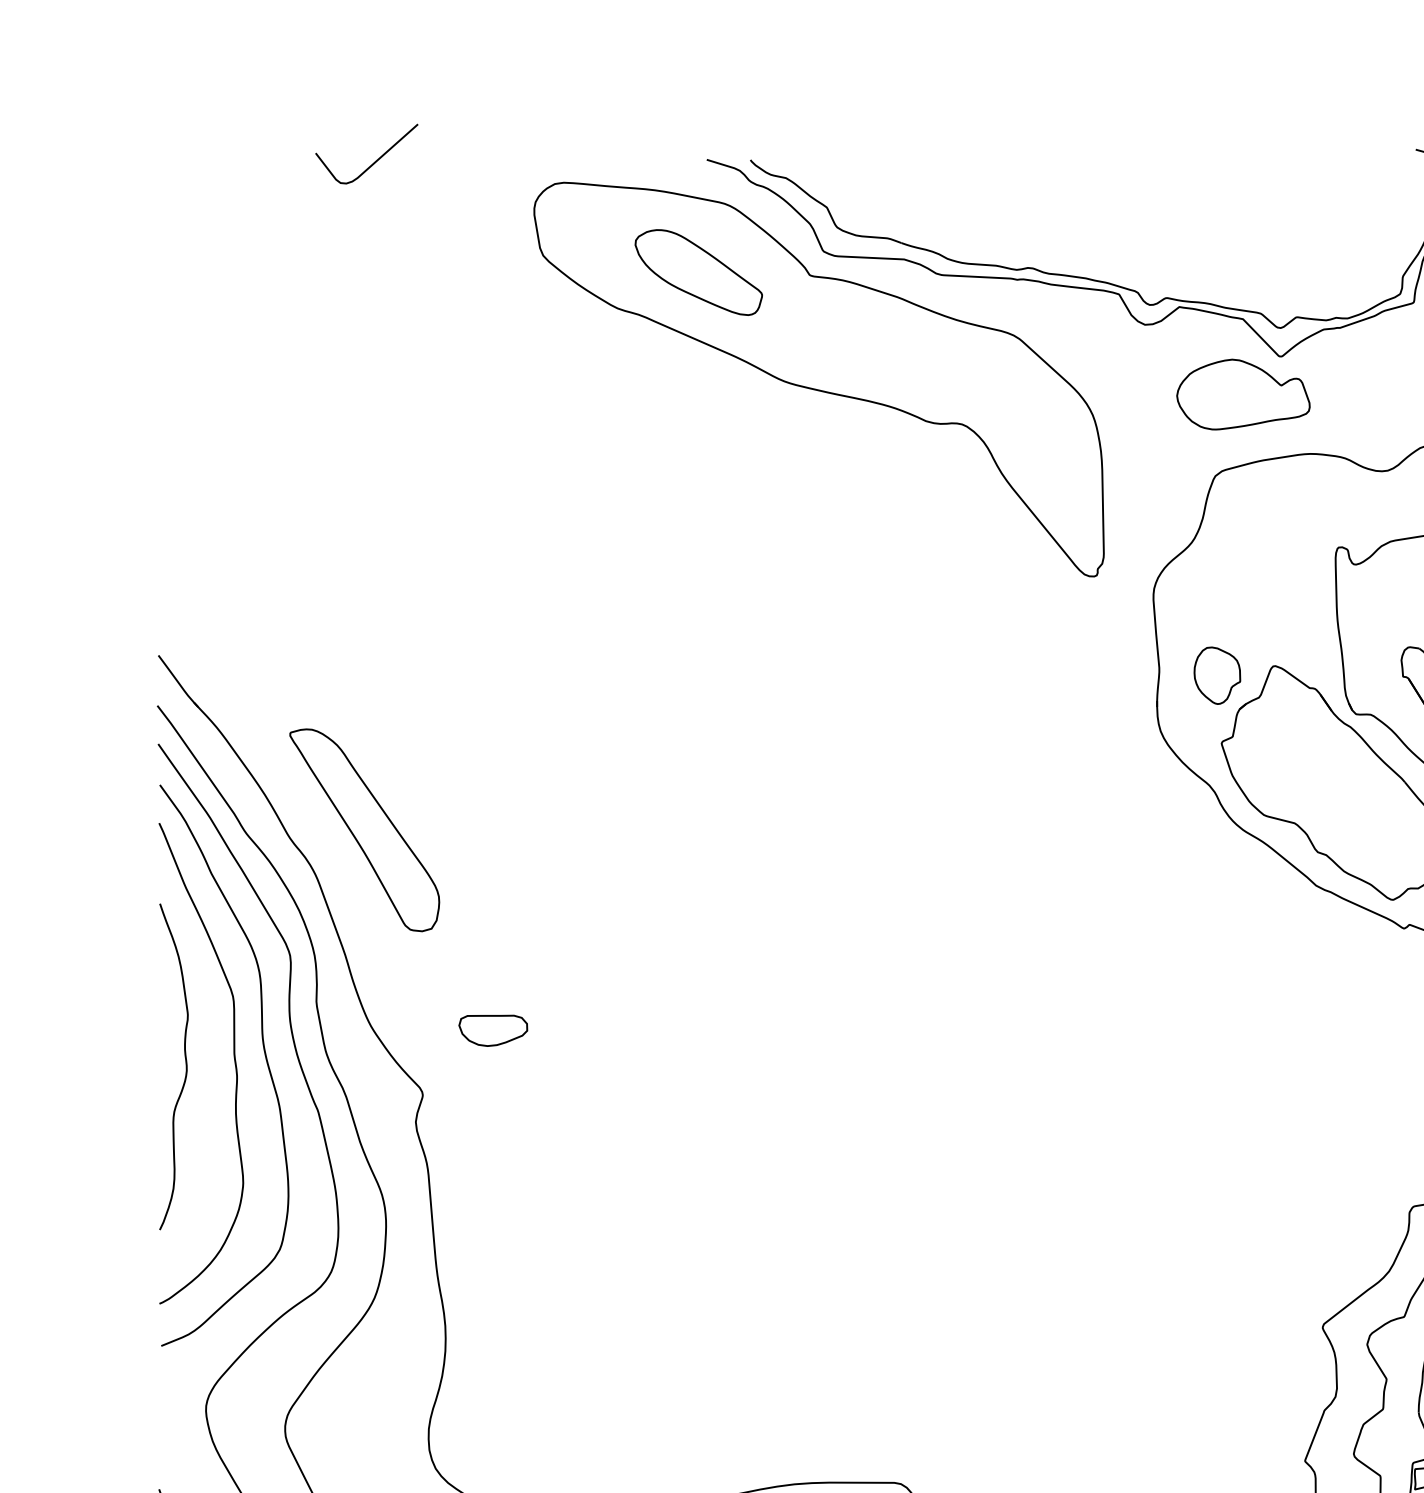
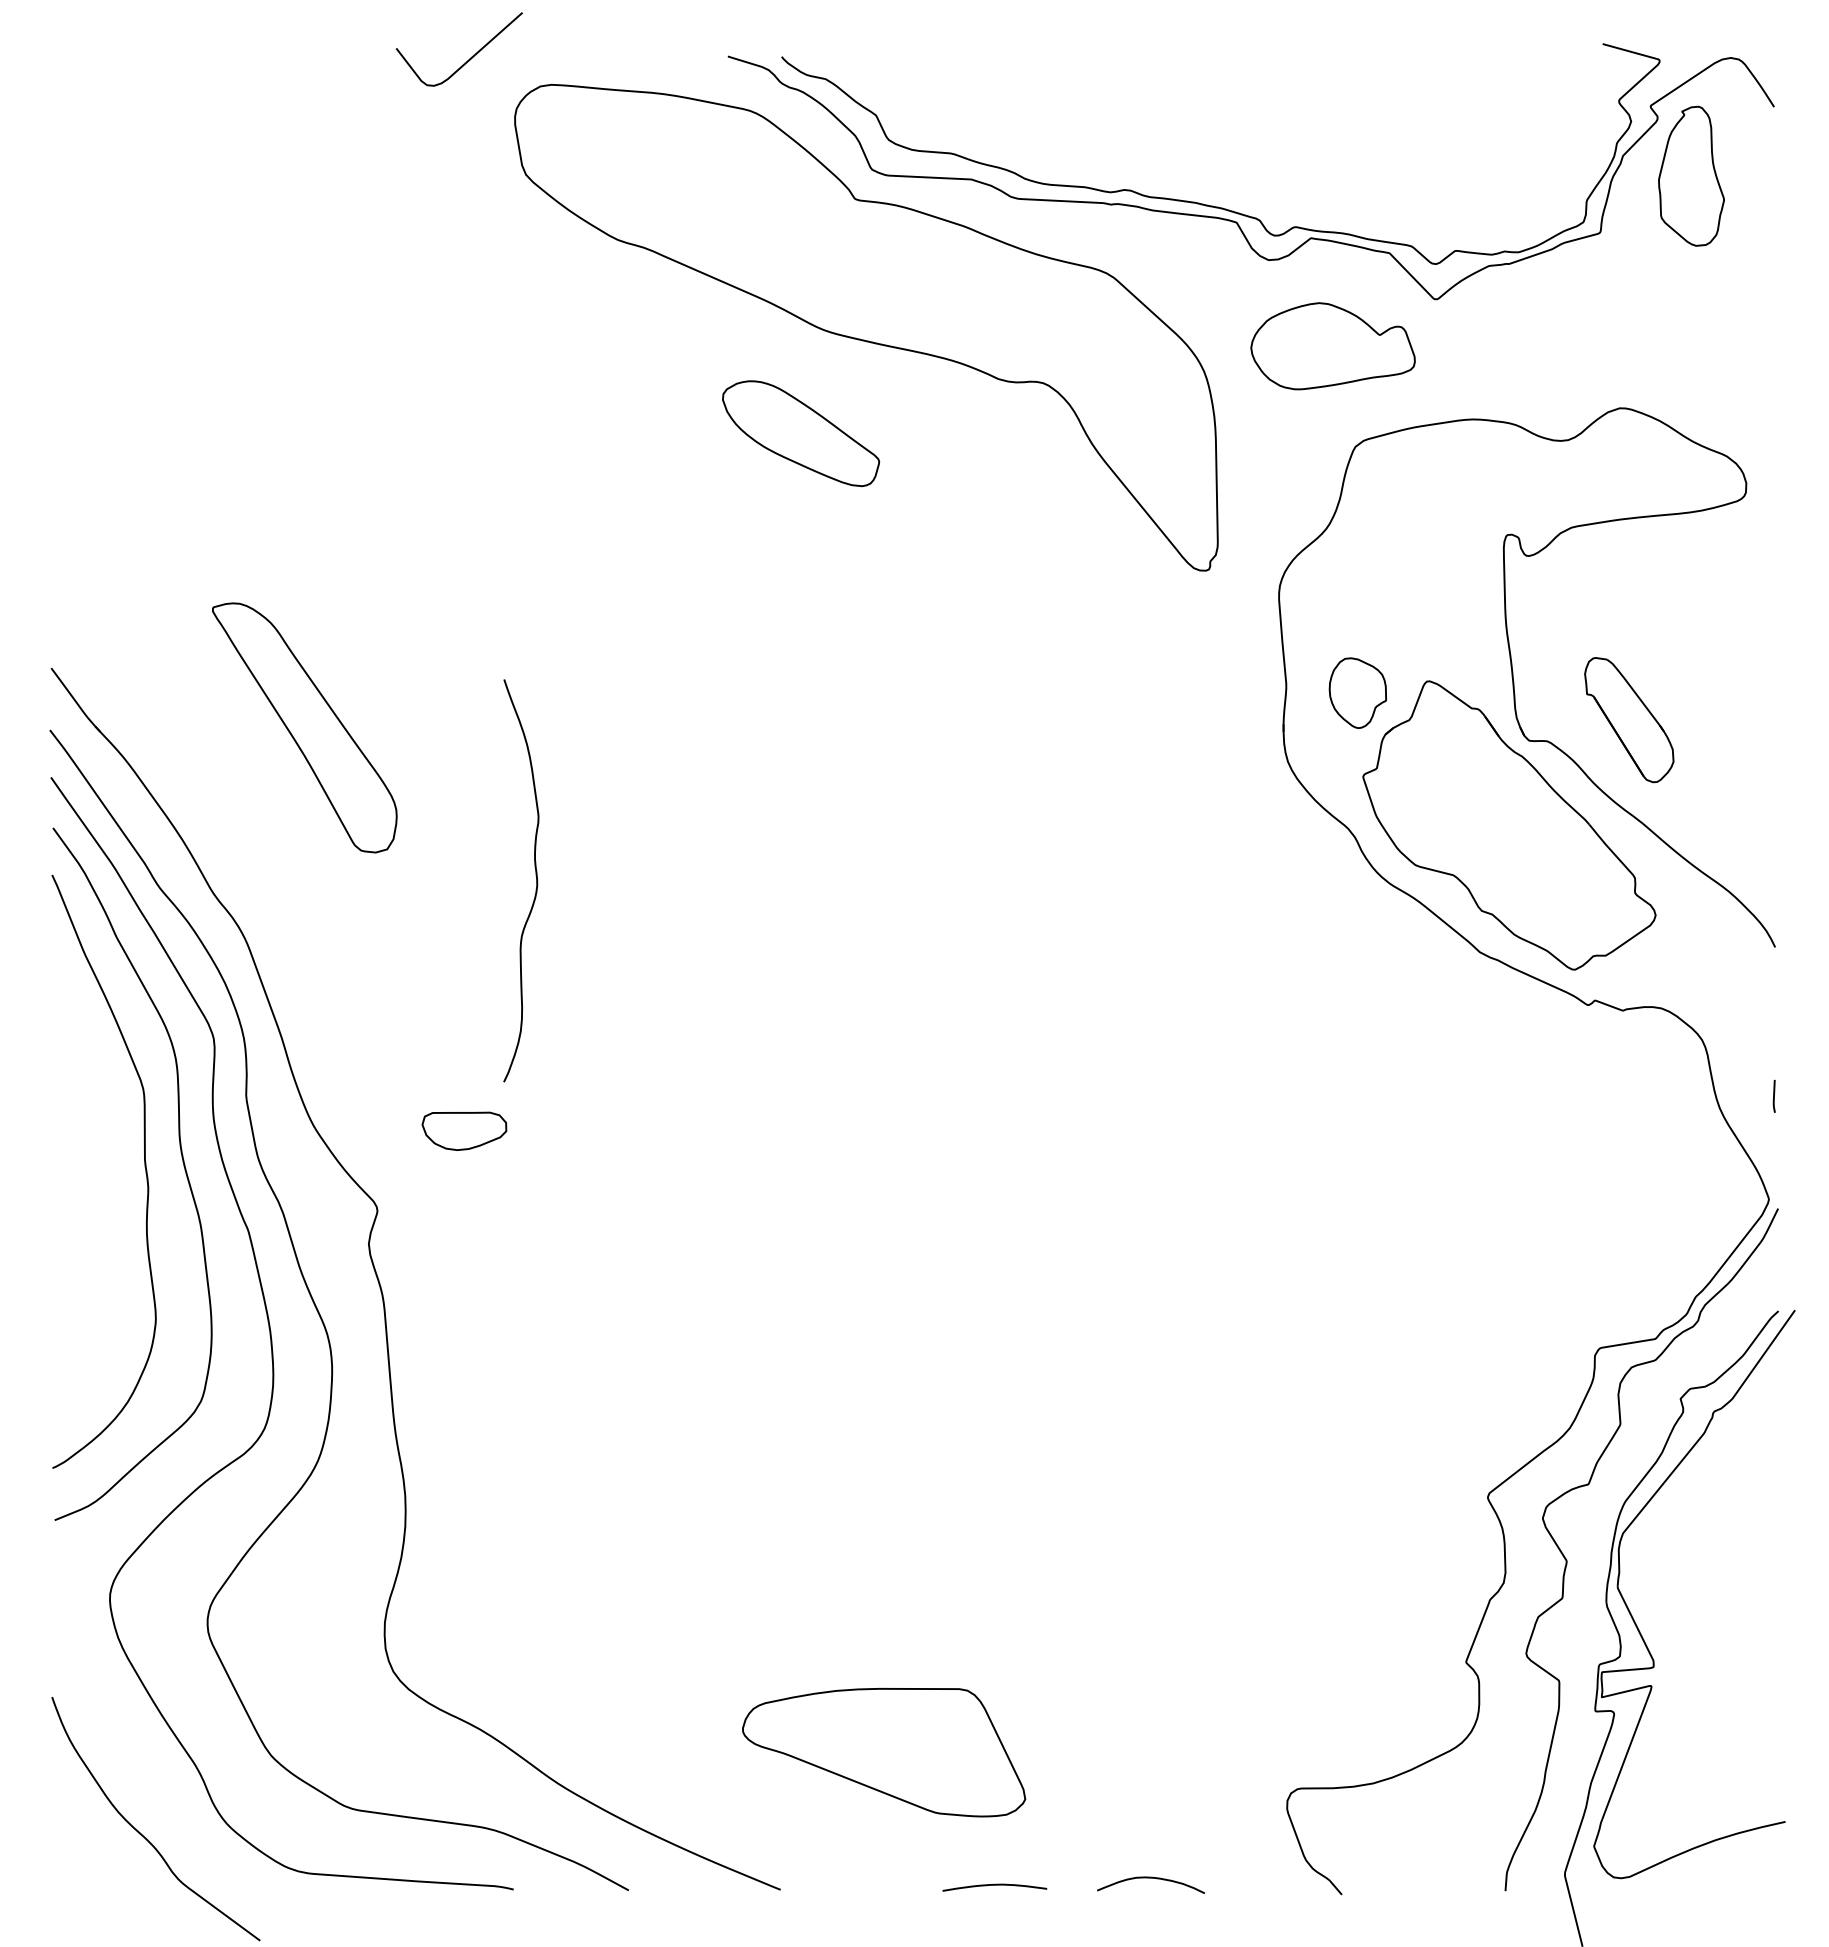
curve: (375, 161) -> (469, 58), moved
part: (699, 272) -> (801, 433), moved
part: (1242, 394) -> (1332, 346), moved
part: (364, 829) -> (304, 727), moved
curve: (185, 1062) -> (535, 875), moved

